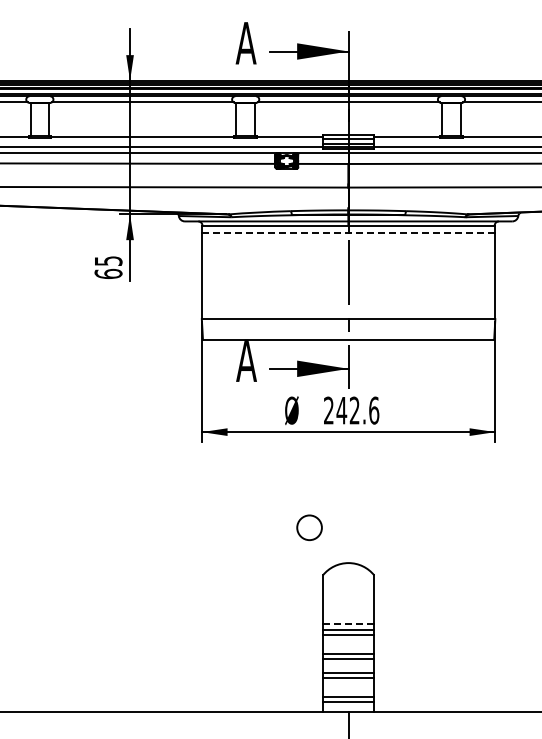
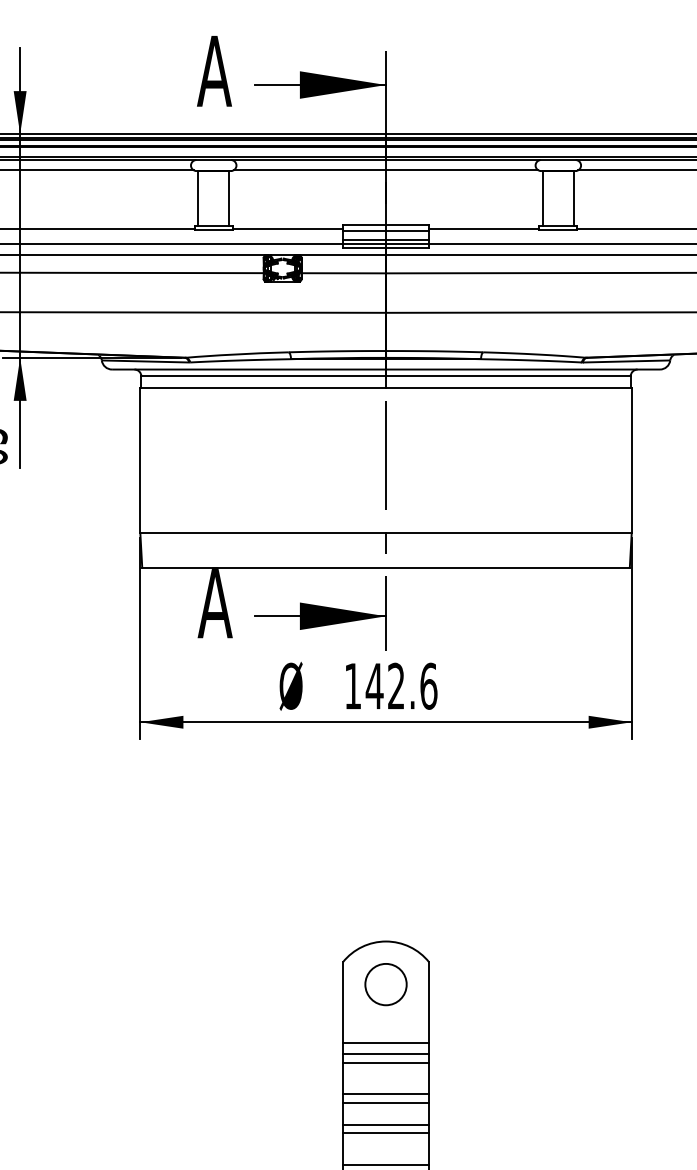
line: (348, 232) -> (385, 388), dashed -> solid
text: (328, 410) -> (352, 686), 242.6 -> 142.6
circle: (309, 527) -> (385, 984), moved
line: (348, 623) -> (385, 1042), dashed -> solid

